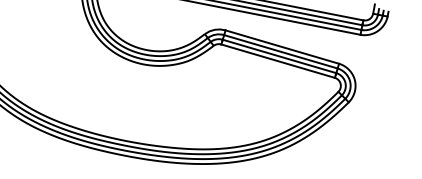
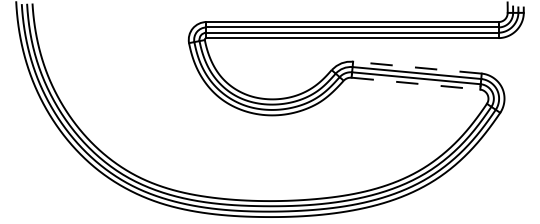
line: (282, 46) -> (417, 67), solid -> dashed
line: (277, 60) -> (415, 83), solid -> dashed

